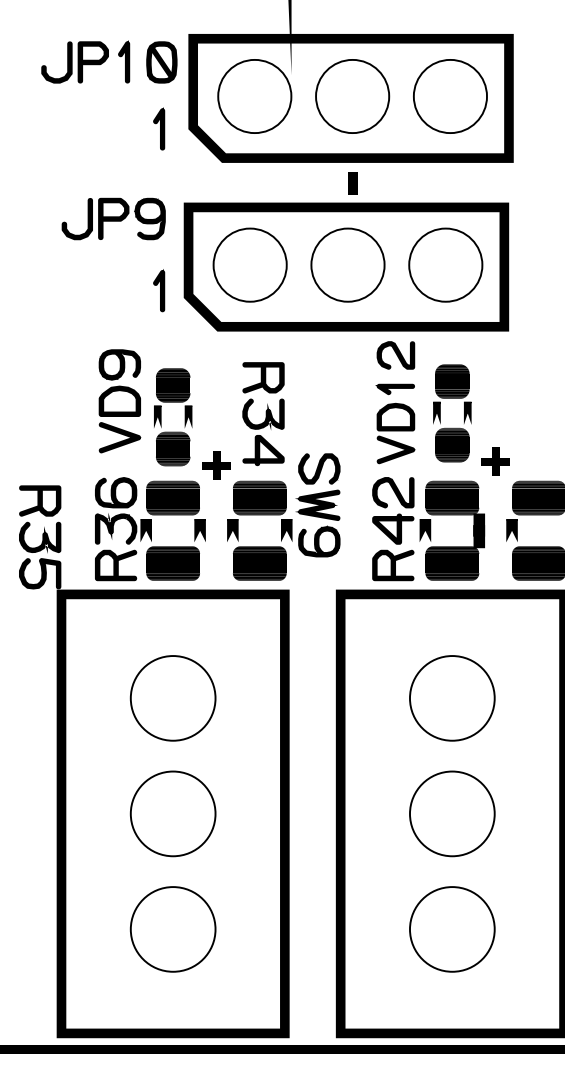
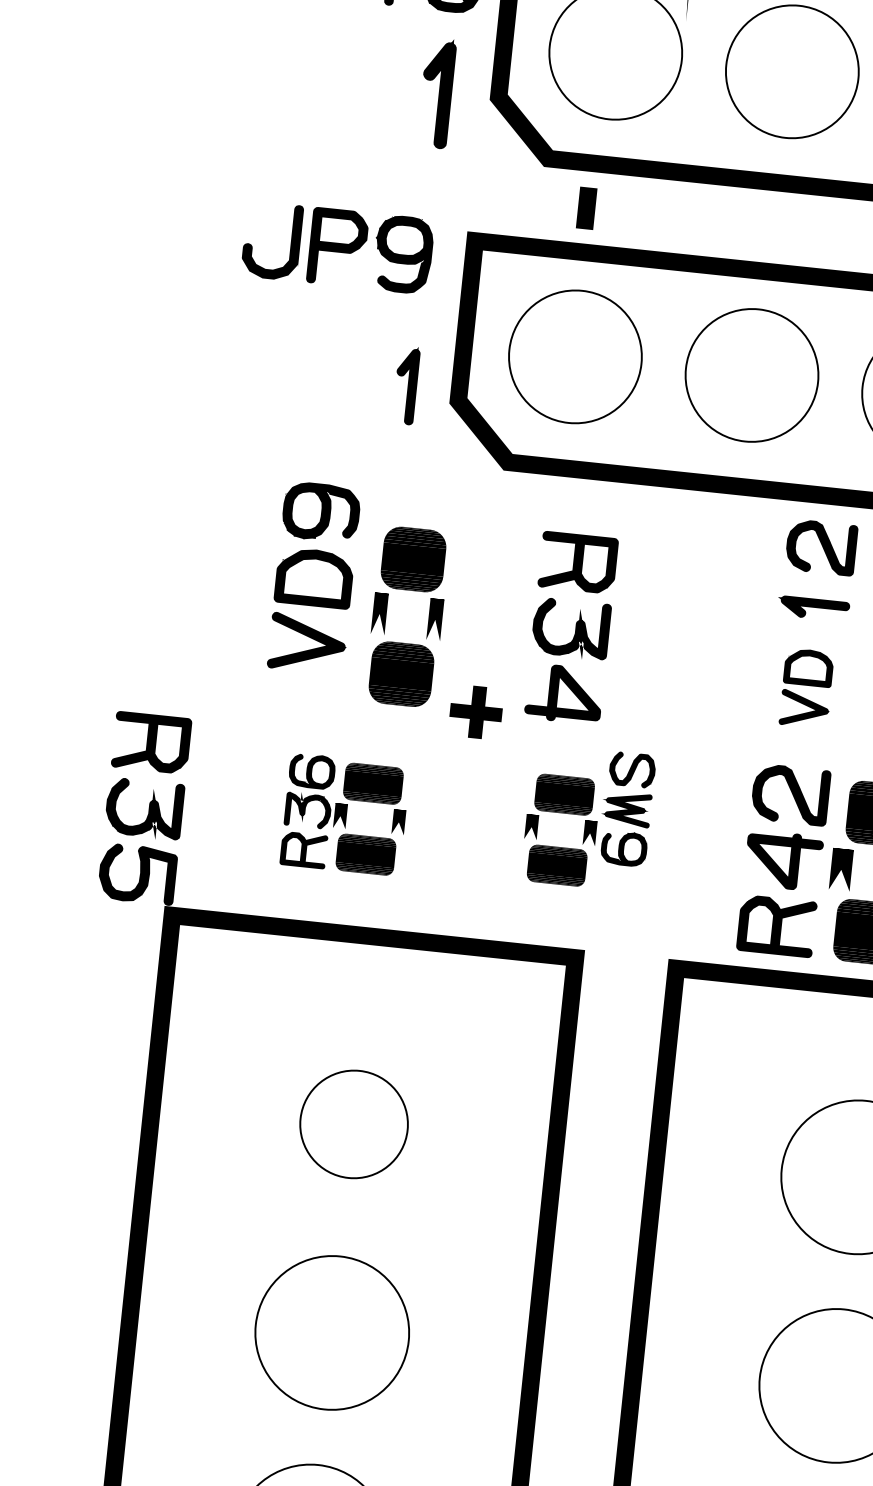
part: (159, 128) -> (437, 92), size x1.4
line: (352, 183) -> (586, 208), moved
part: (395, 433) -> (805, 688), size x0.7
part: (283, 516) -> (587, 816), size x0.6
part: (150, 529) -> (345, 815), size x0.6
part: (172, 698) -> (352, 1124), size x0.7

